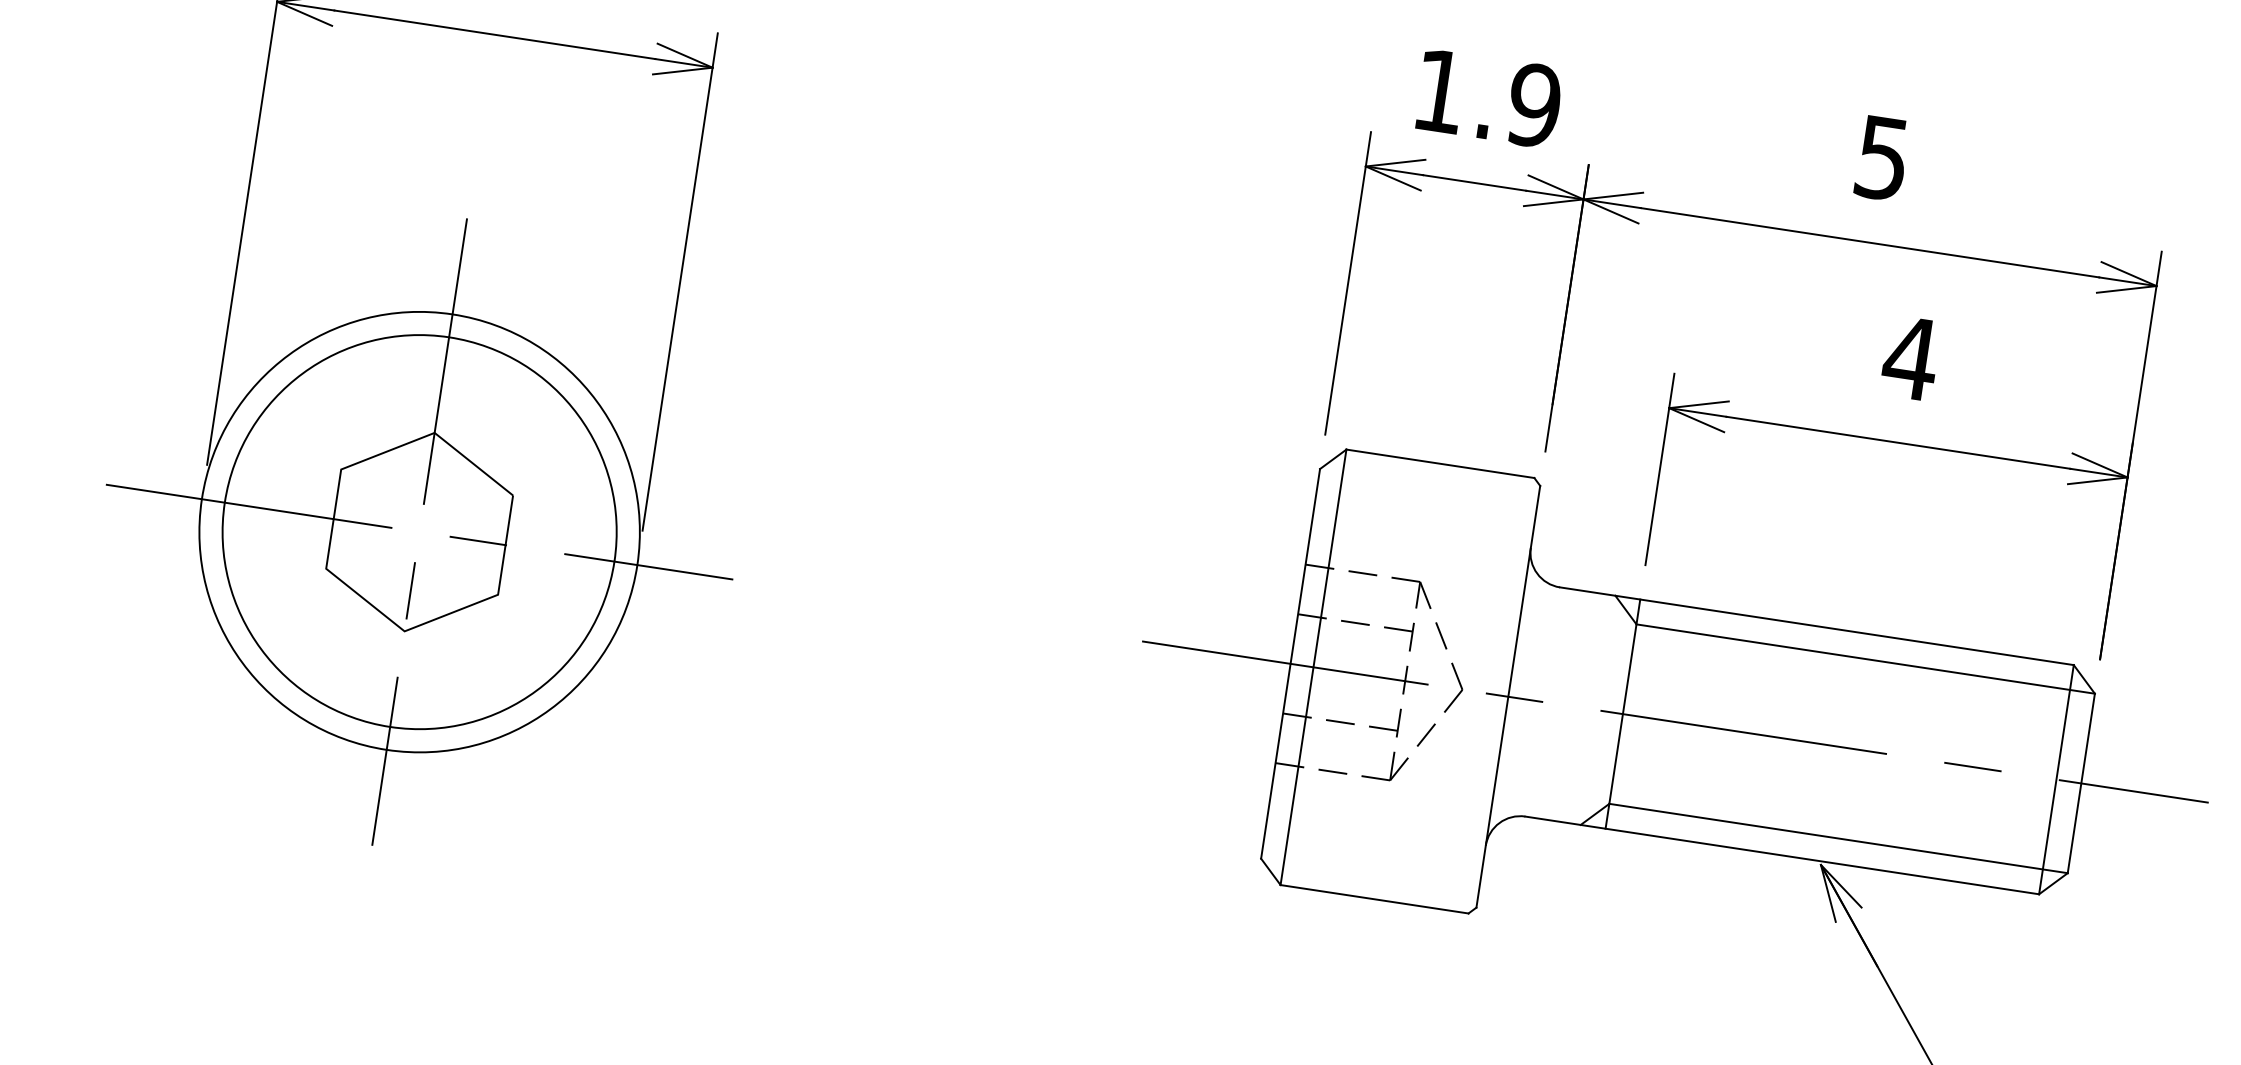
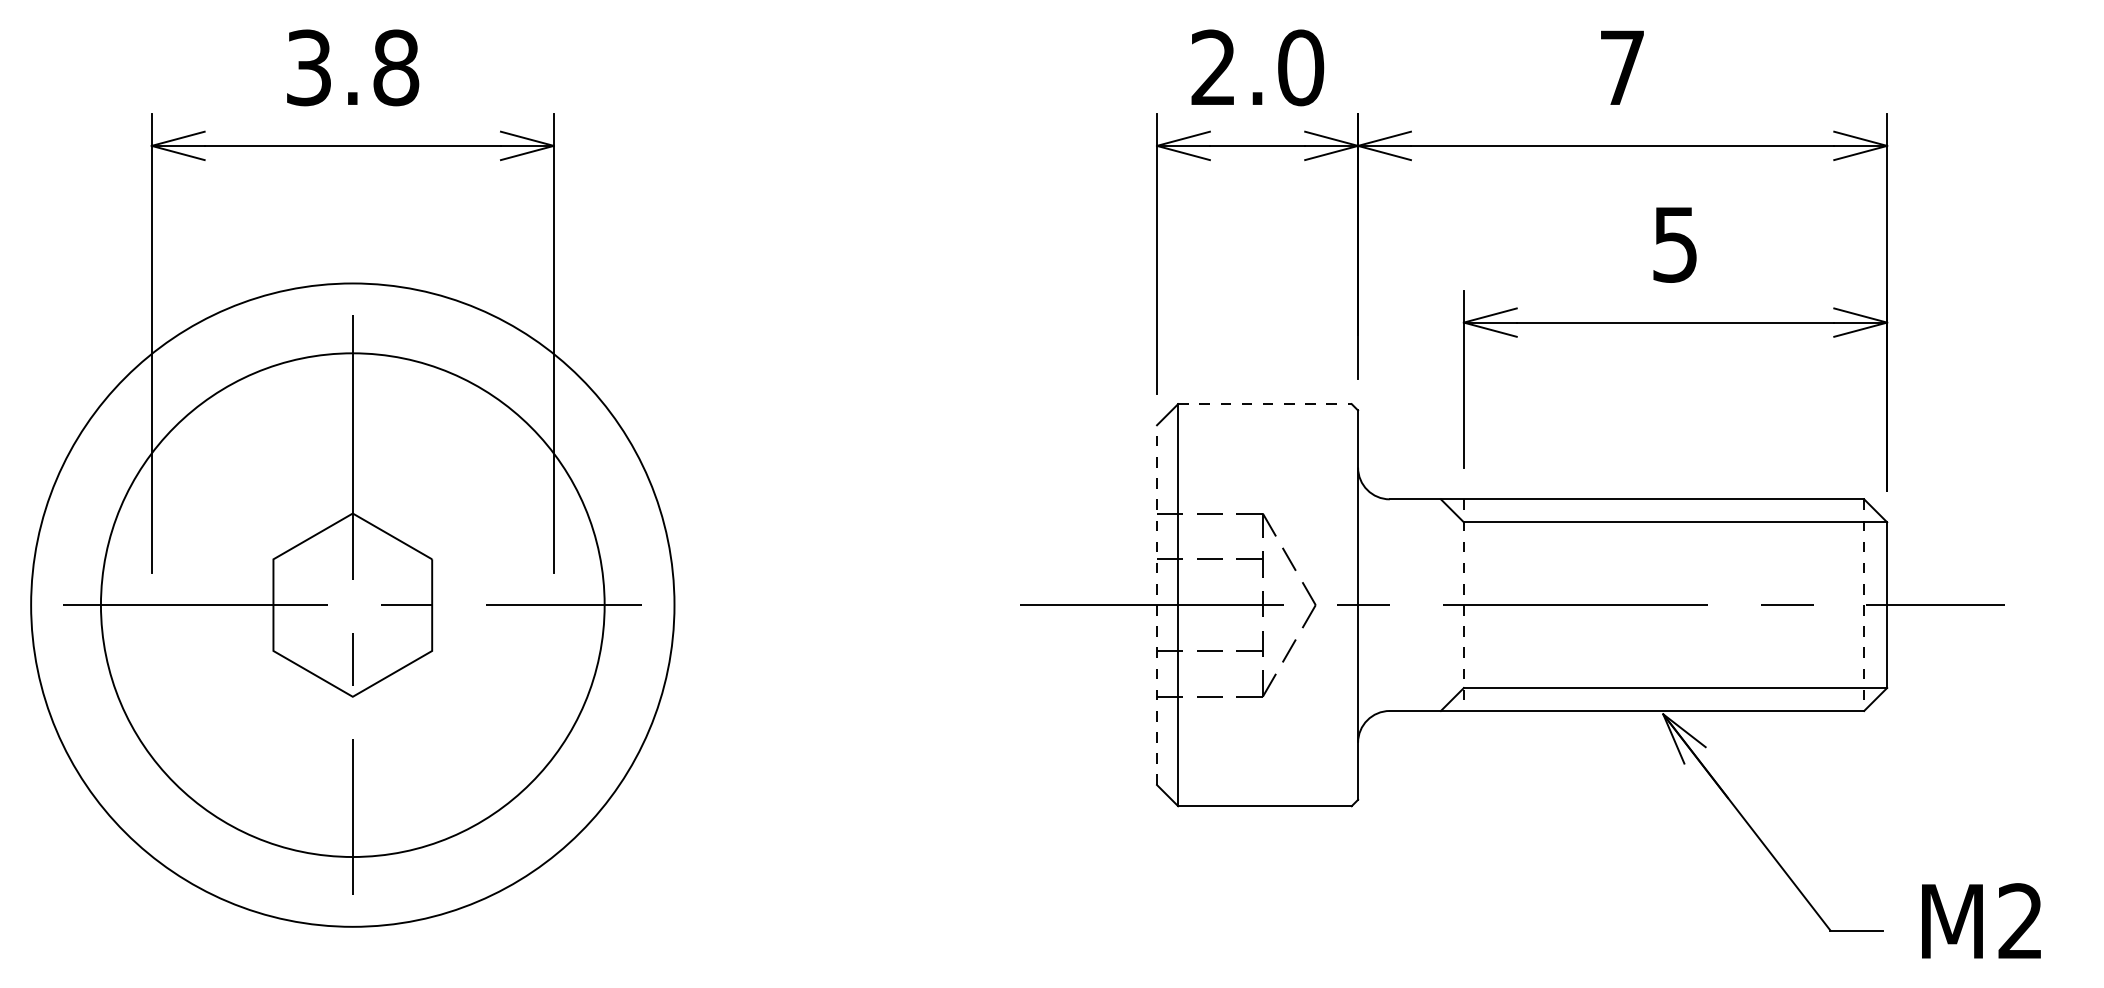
text: (1487, 98) -> (1257, 67), 1.9 -> 2.0
text: (1881, 158) -> (1621, 68), 5 -> 7
text: (1911, 358) -> (1675, 244), 4 -> 5
line: (1439, 464) -> (1264, 404), solid -> dashed
circle: (419, 532) -> (352, 605), size x1.4
circle: (419, 532) -> (352, 605), size x1.6
line: (1291, 664) -> (1157, 605), solid -> dashed
line: (1622, 714) -> (1463, 605), solid -> dashed
line: (2056, 780) -> (1864, 605), solid -> dashed

